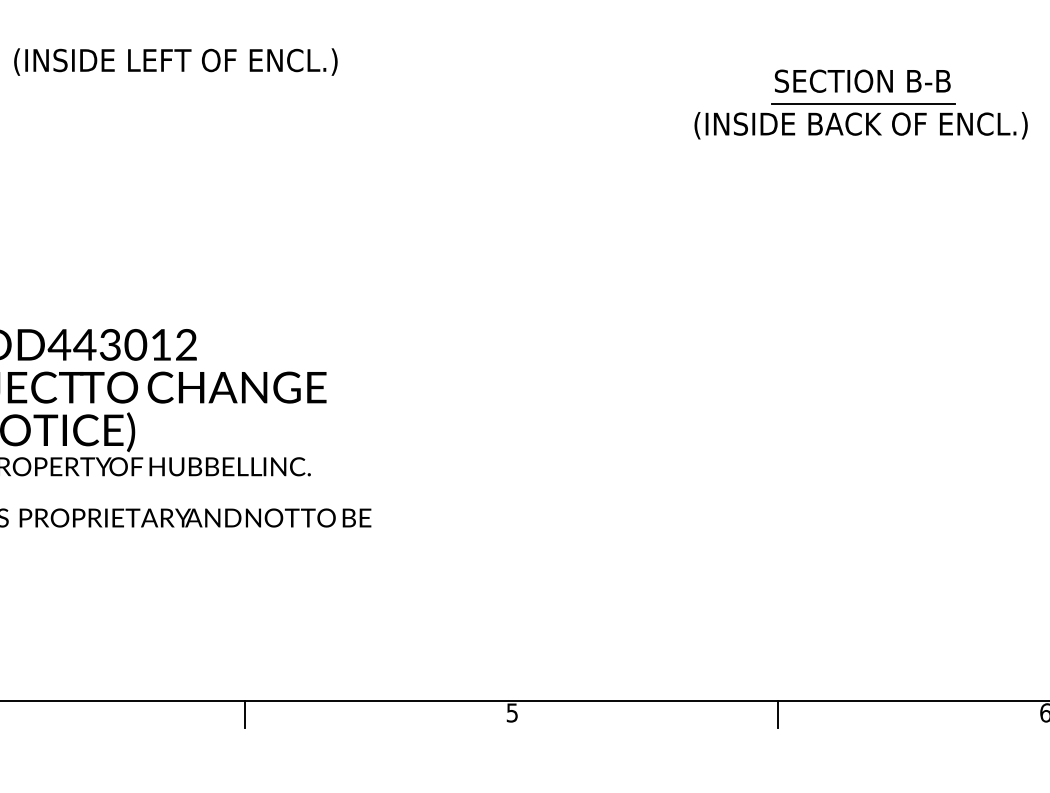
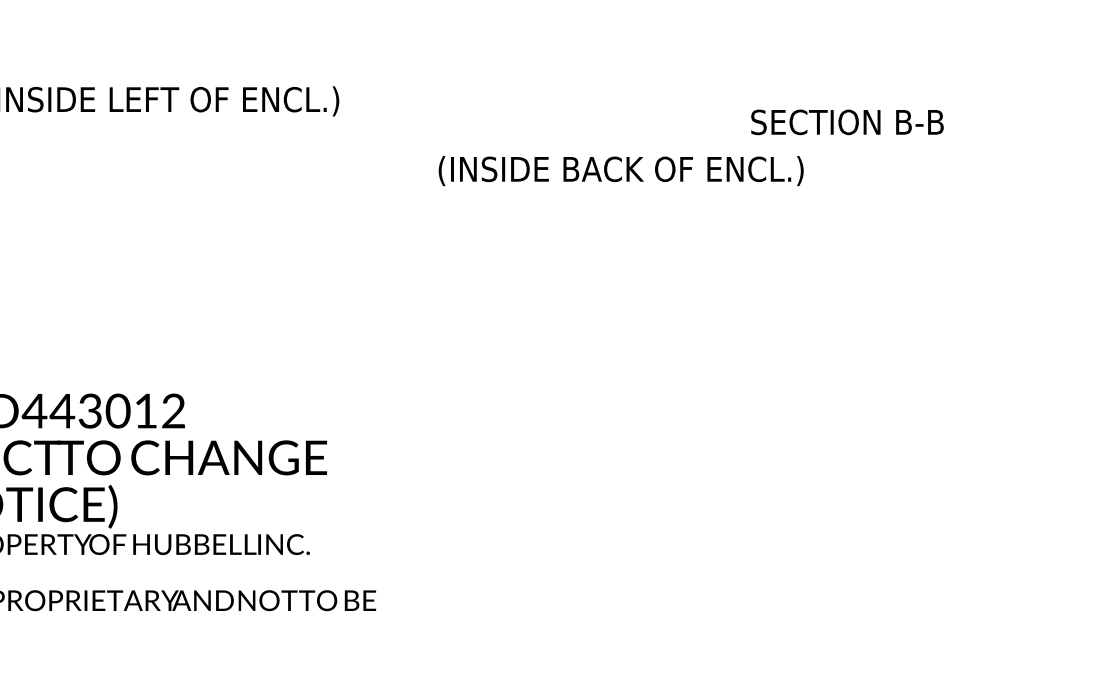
text: (862, 80) -> (847, 121), moved
line: (863, 103) -> (915, 146), removed
text: (860, 125) -> (620, 170), moved

